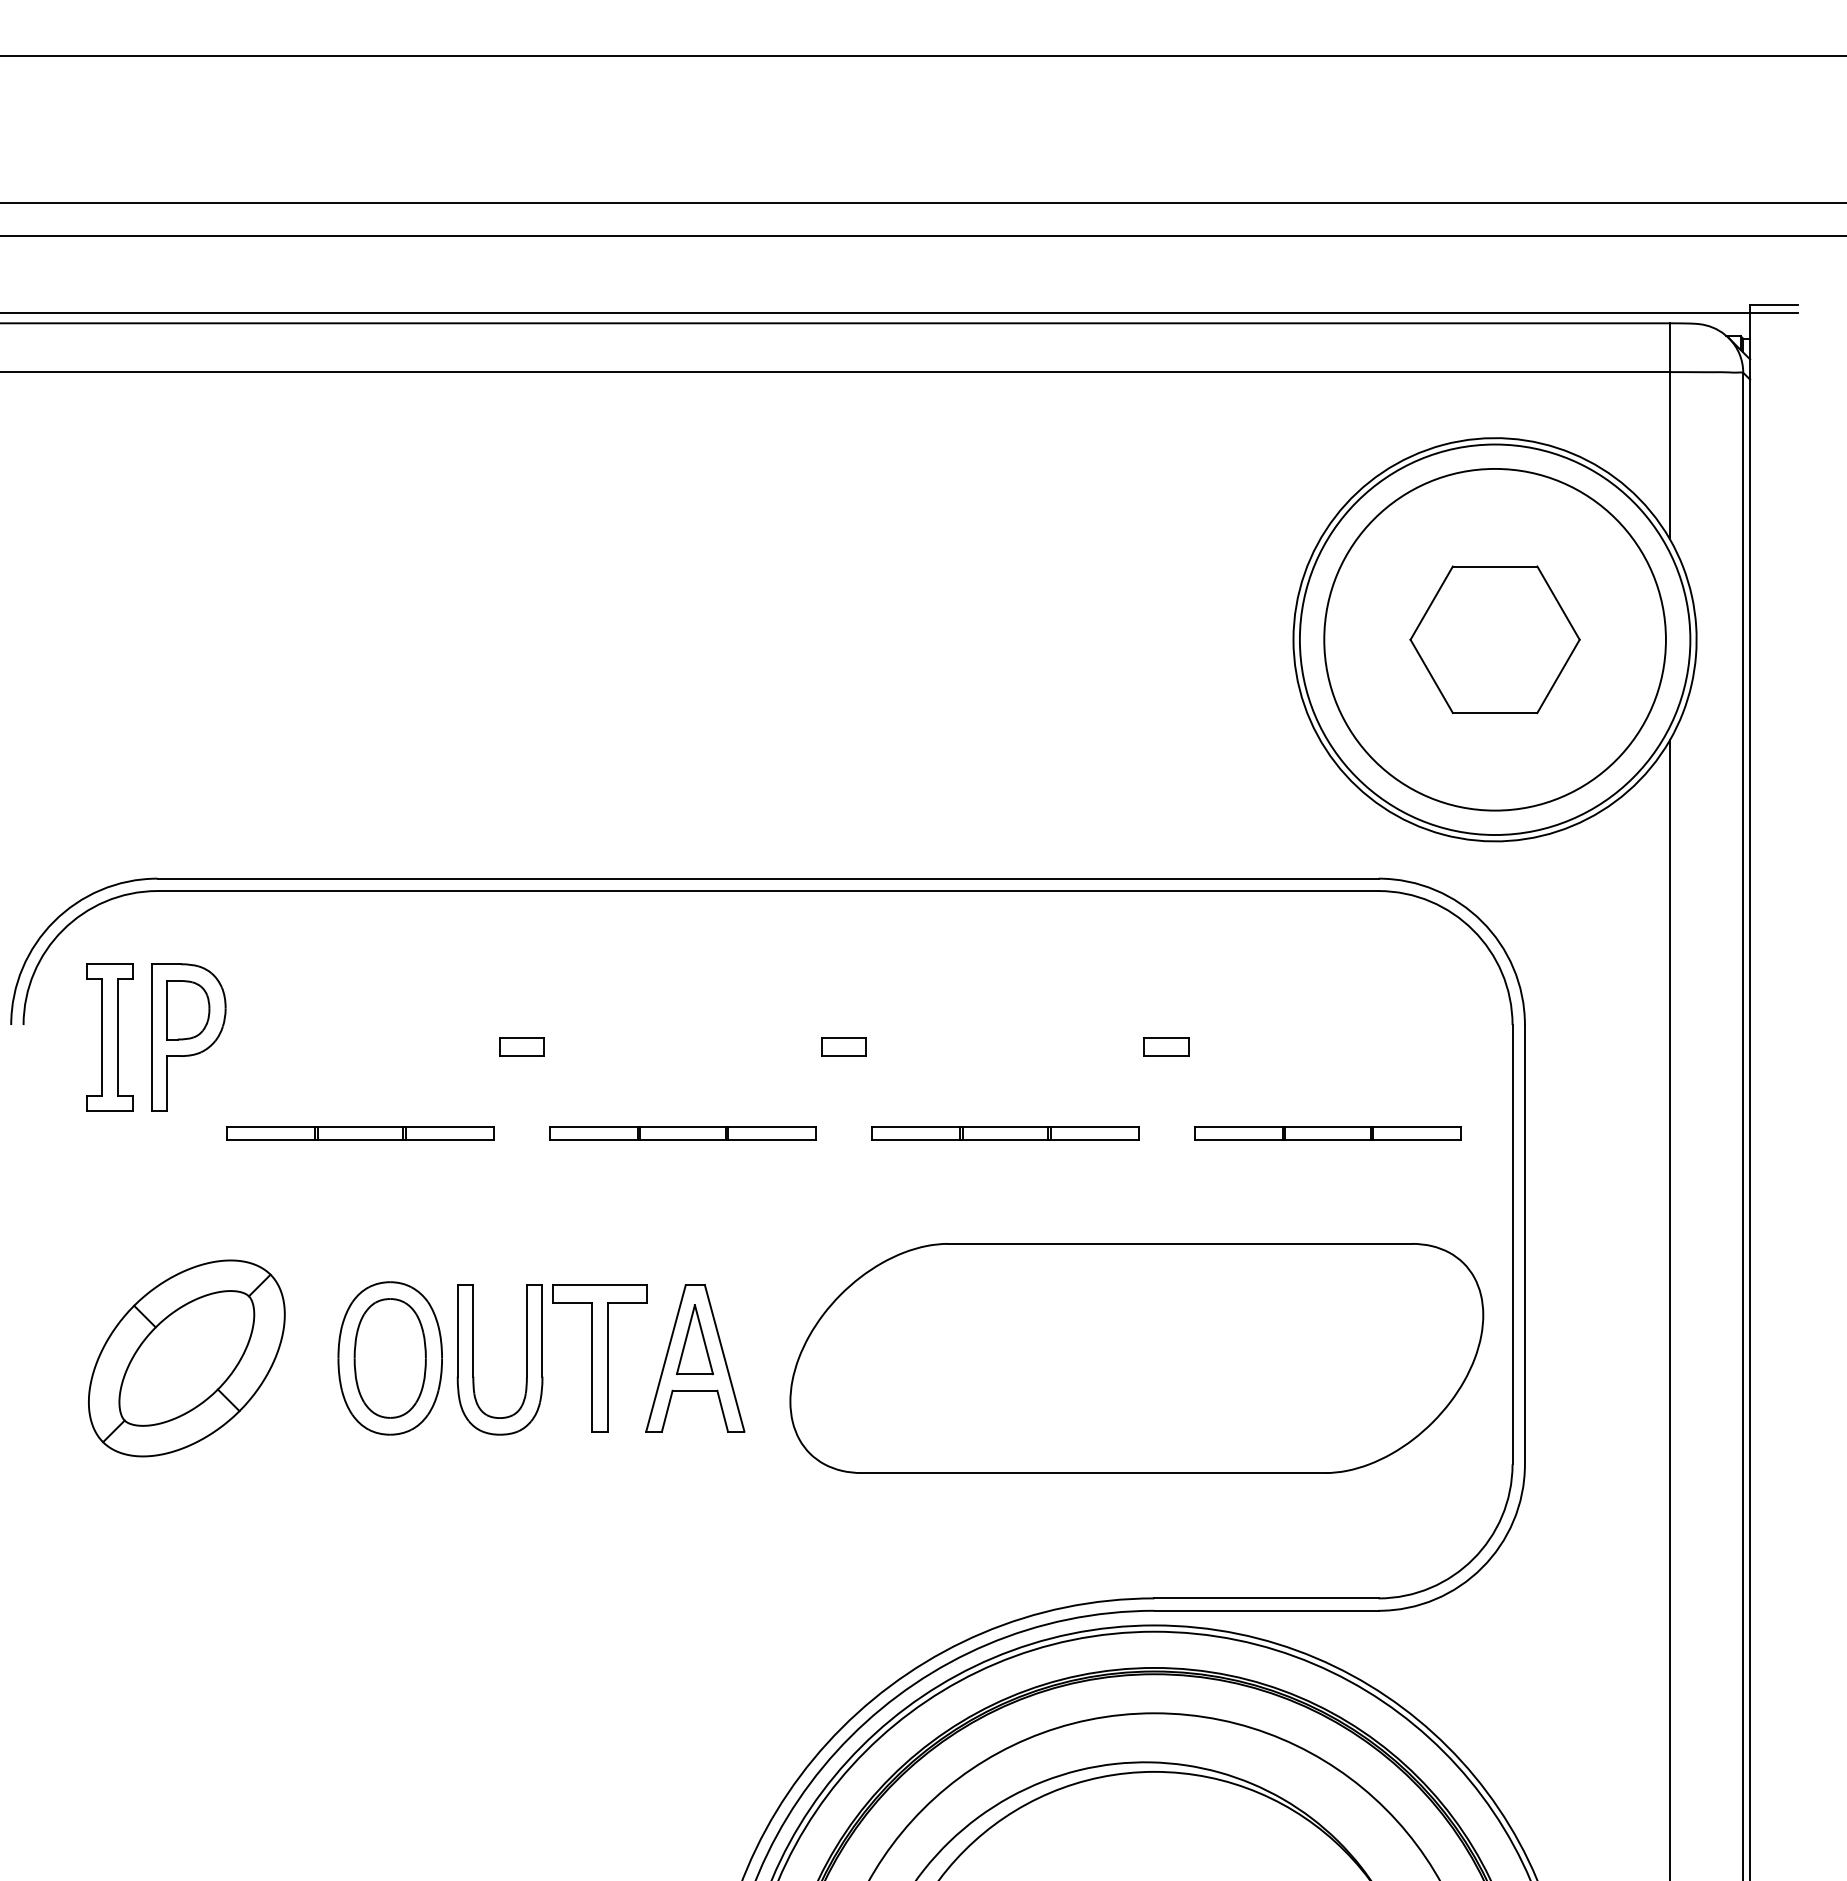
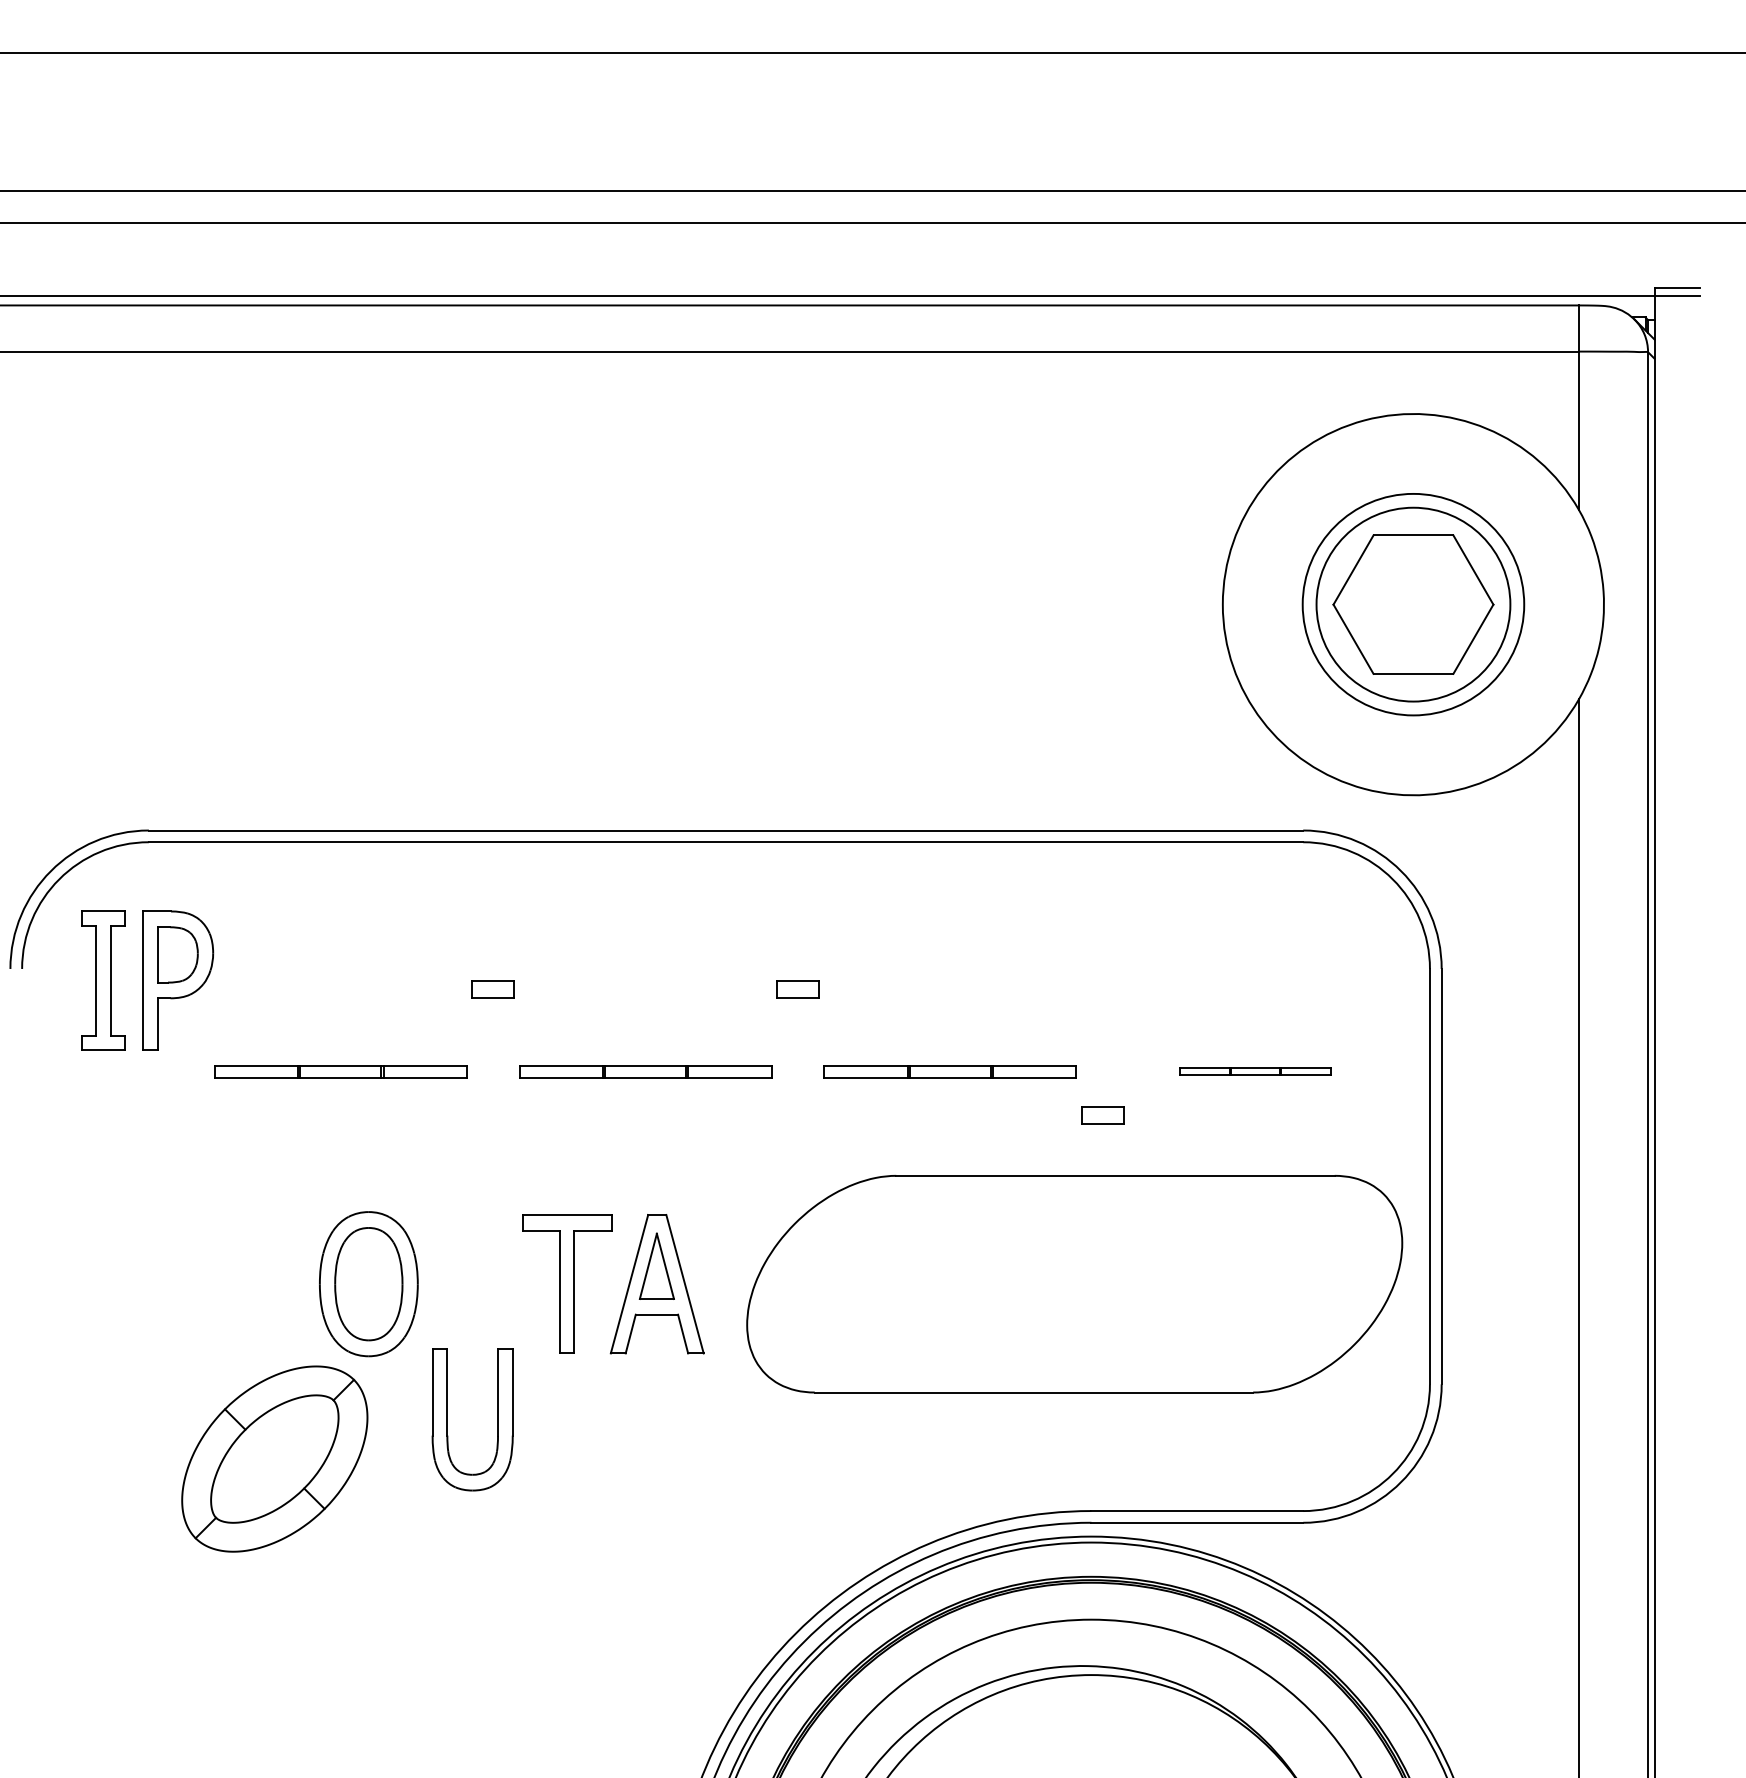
circle: (1494, 639) -> (1412, 604), size x0.6
circle: (1494, 639) -> (1412, 604), size x0.6
part: (1166, 1046) -> (1102, 1114), moved
part: (1327, 1133) -> (1254, 1071), size x0.6
part: (186, 1358) -> (274, 1459), moved
part: (473, 1359) -> (447, 1419), moved

